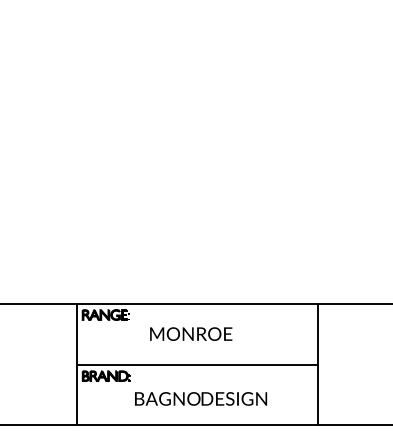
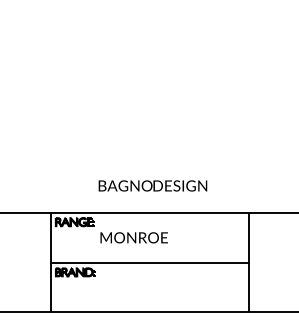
text: (191, 333) -> (134, 237), moved
text: (201, 398) -> (153, 185), moved

